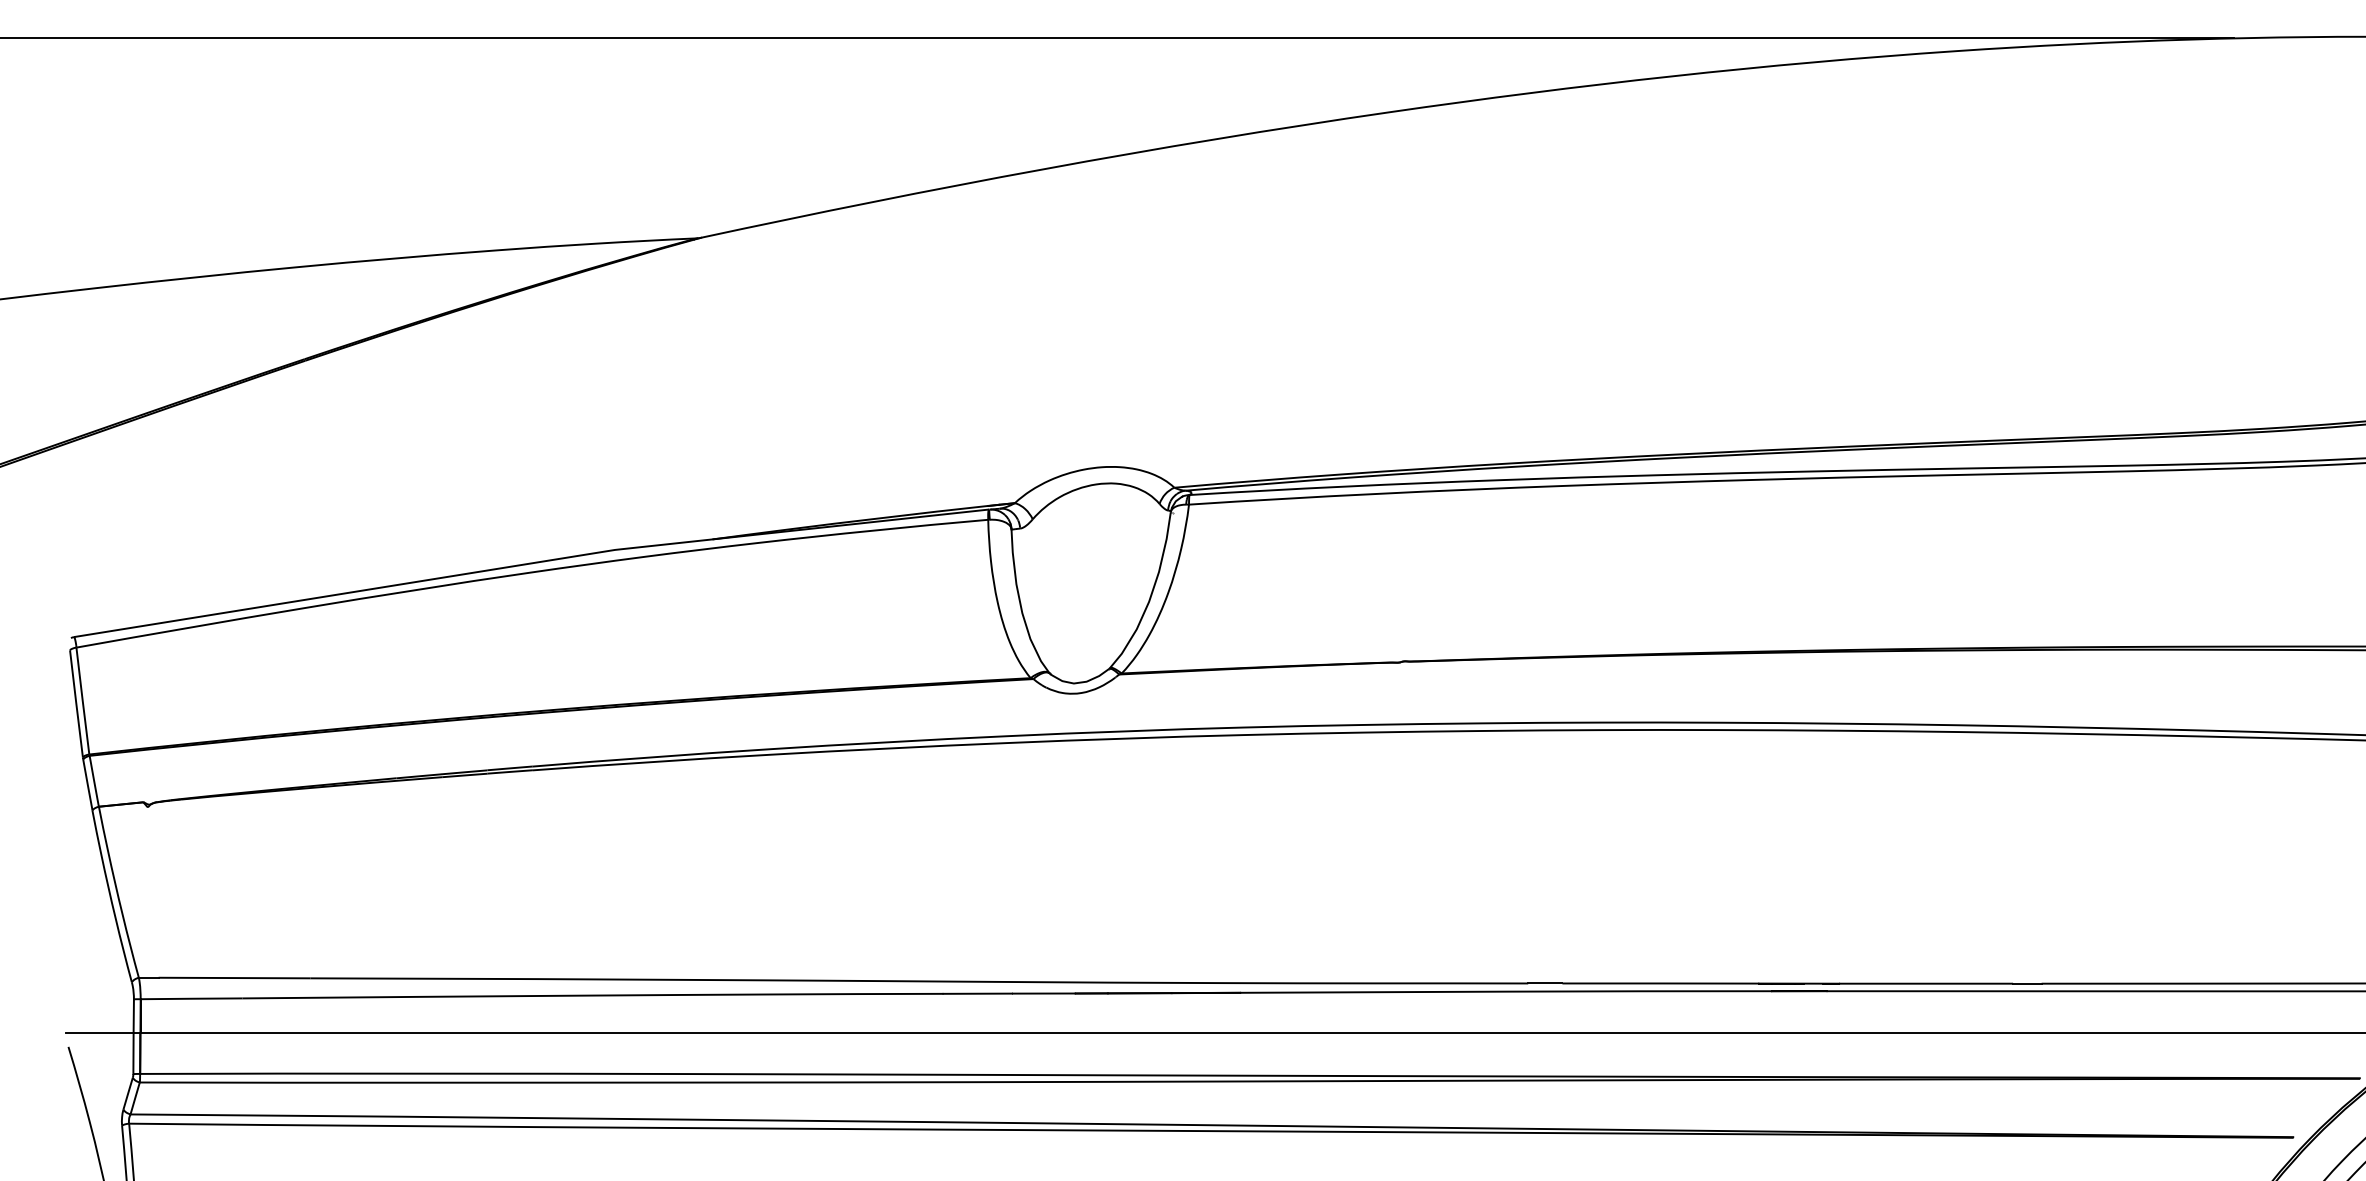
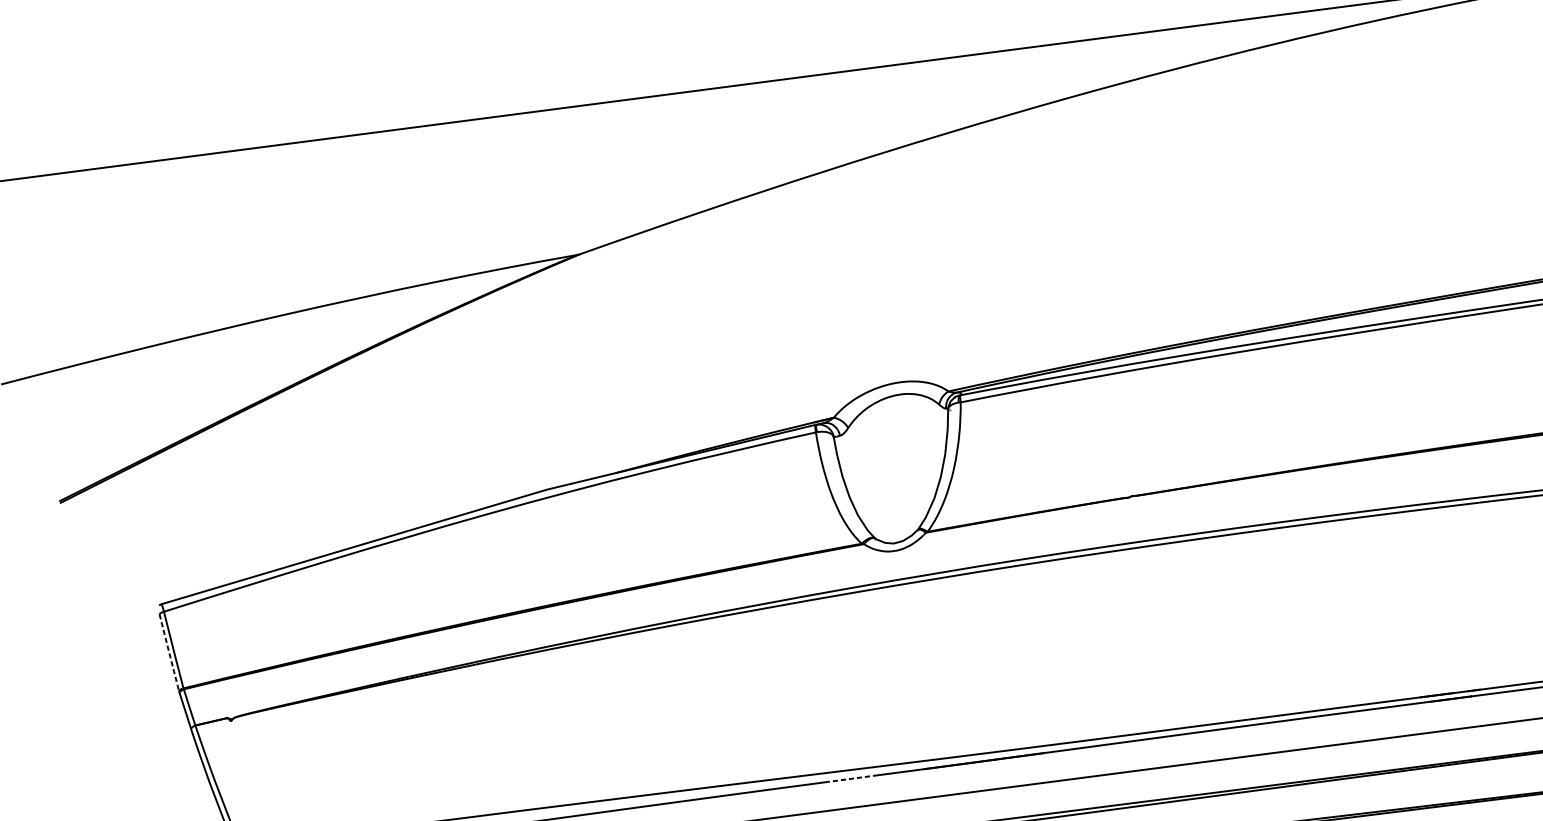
arc: (76, 703) -> (169, 652), solid -> dashed
line: (977, 993) -> (852, 778), solid -> dashed

